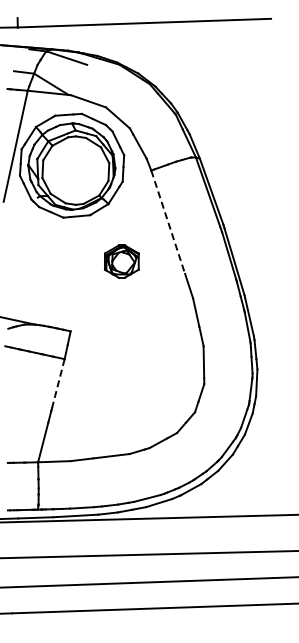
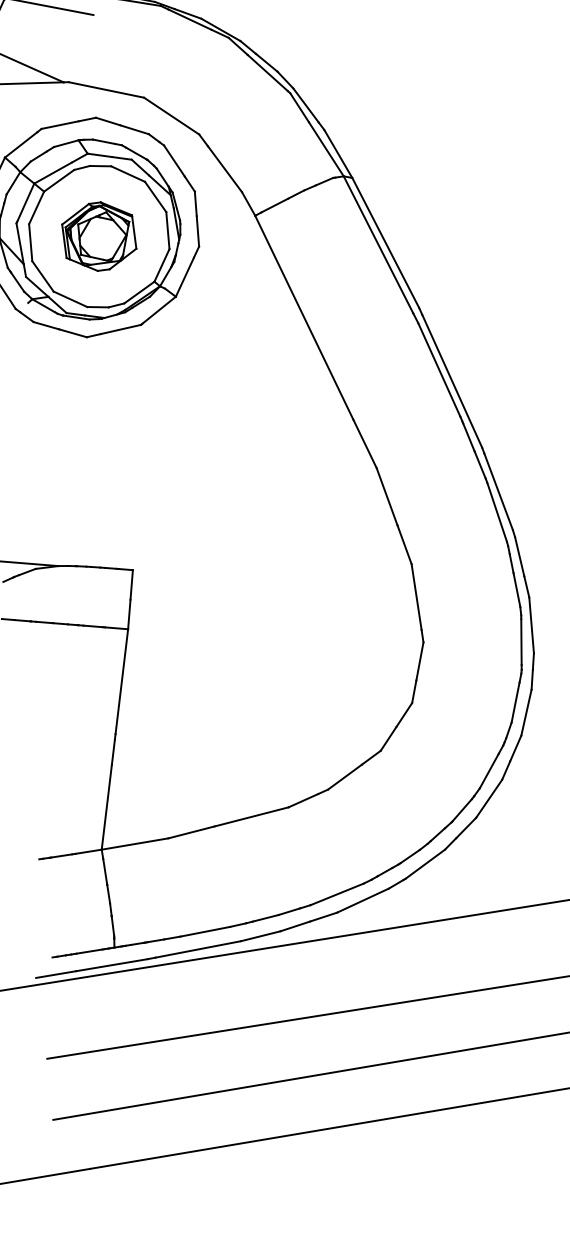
line: (168, 222) -> (304, 318), dashed -> solid
part: (121, 261) -> (98, 236), moved
line: (58, 384) -> (122, 683), dashed -> solid

